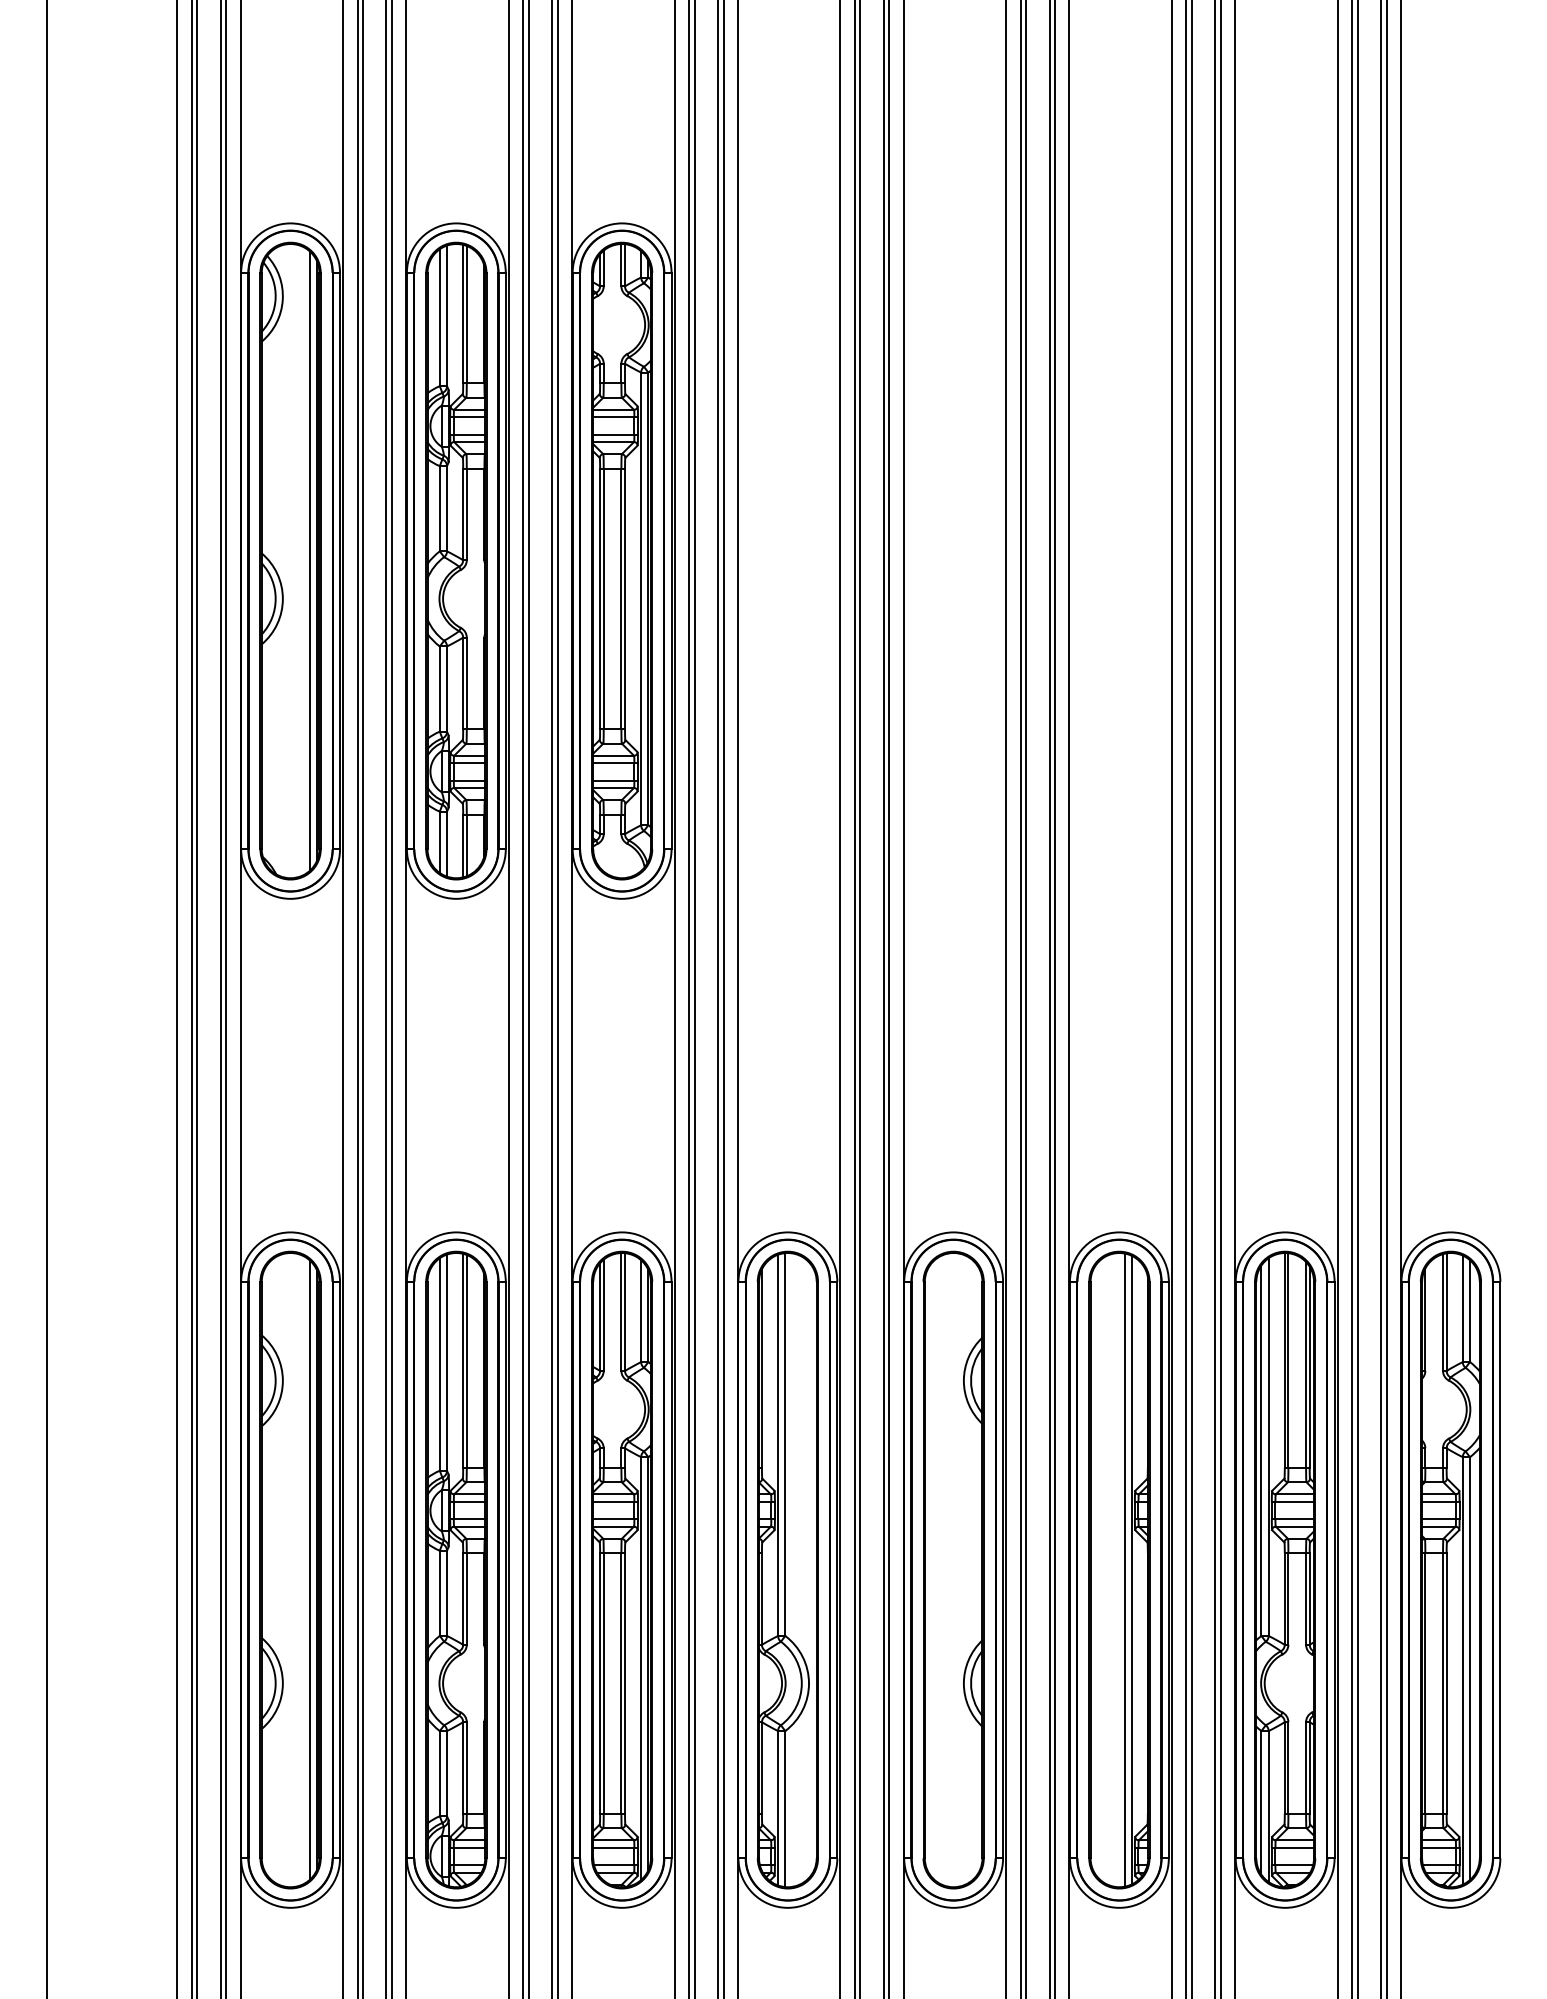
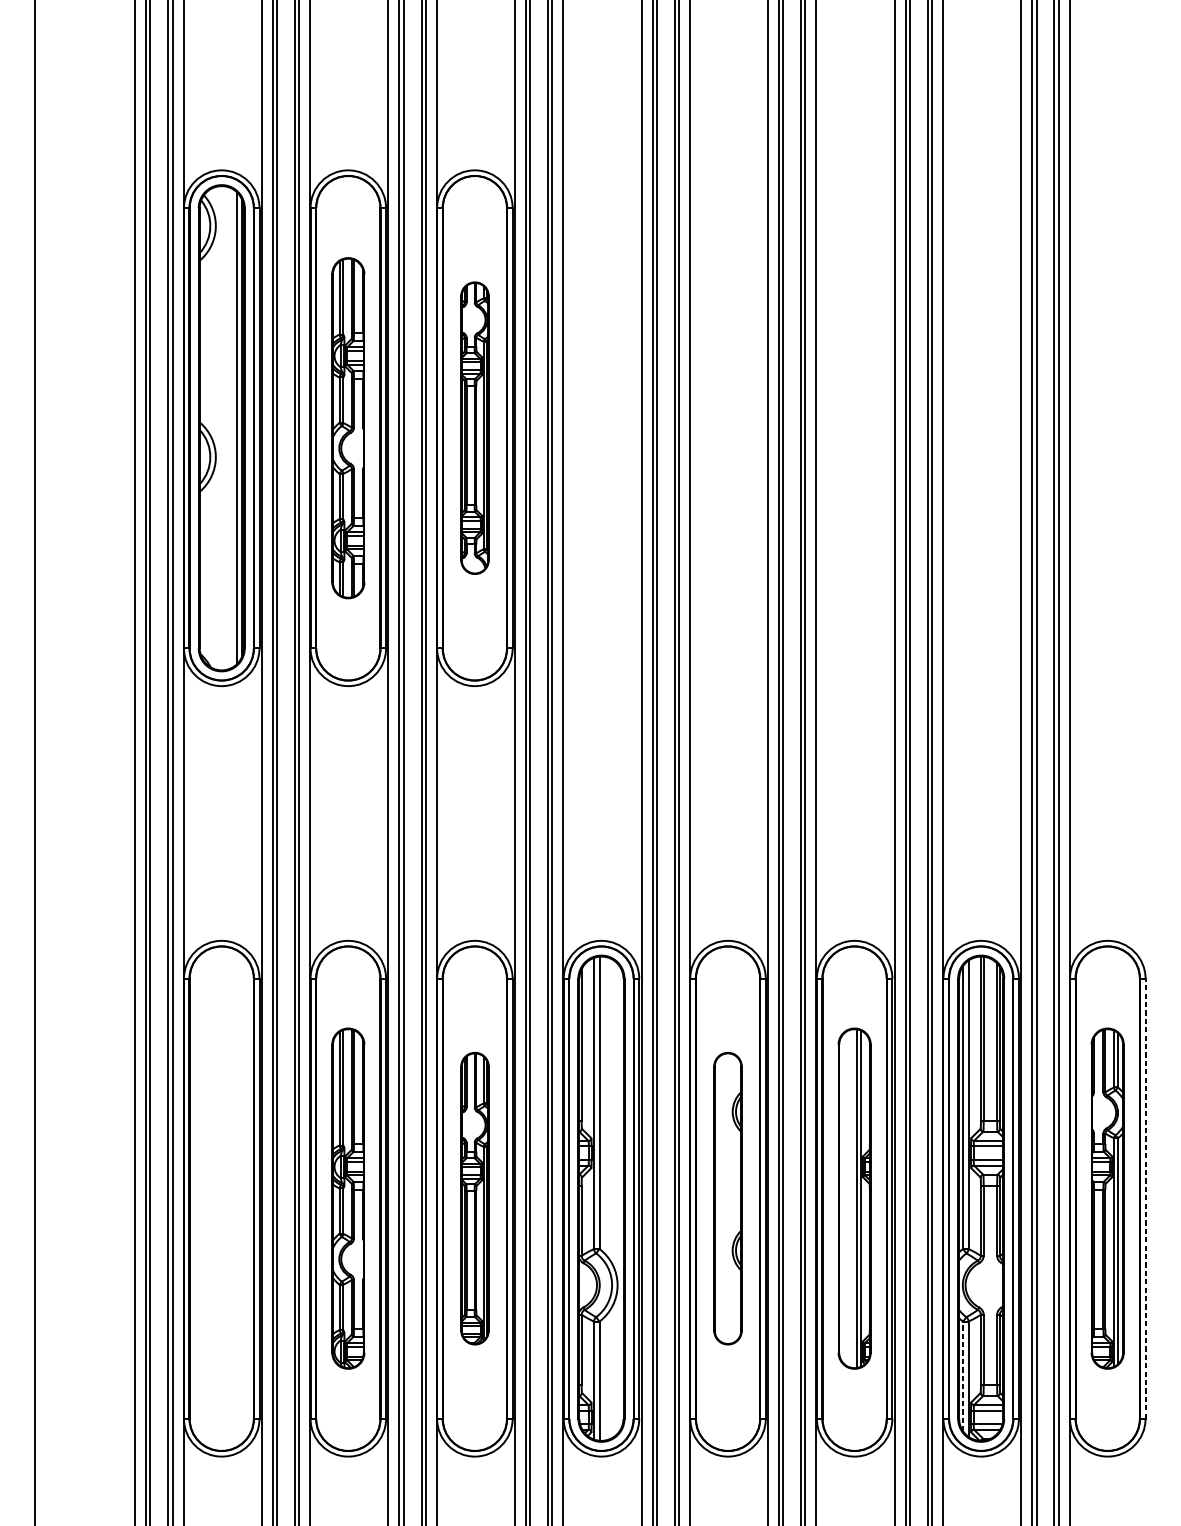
part: (456, 560) -> (348, 427), size x0.7
part: (622, 560) -> (475, 427), size x0.6
part: (290, 1569) -> (221, 1198), removed
part: (456, 1569) -> (348, 1198), size x0.7
part: (622, 1569) -> (475, 1198), size x0.6
part: (953, 1569) -> (727, 1198), size x0.6
part: (1119, 1569) -> (854, 1198), size x0.7
part: (1450, 1569) -> (1107, 1198), size x0.7
line: (1500, 1569) -> (1145, 1198), solid -> dashed
line: (1261, 1802) -> (963, 1376), solid -> dashed

